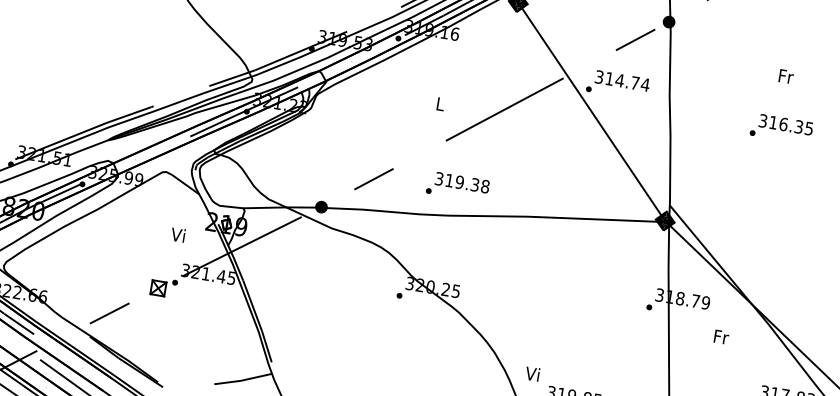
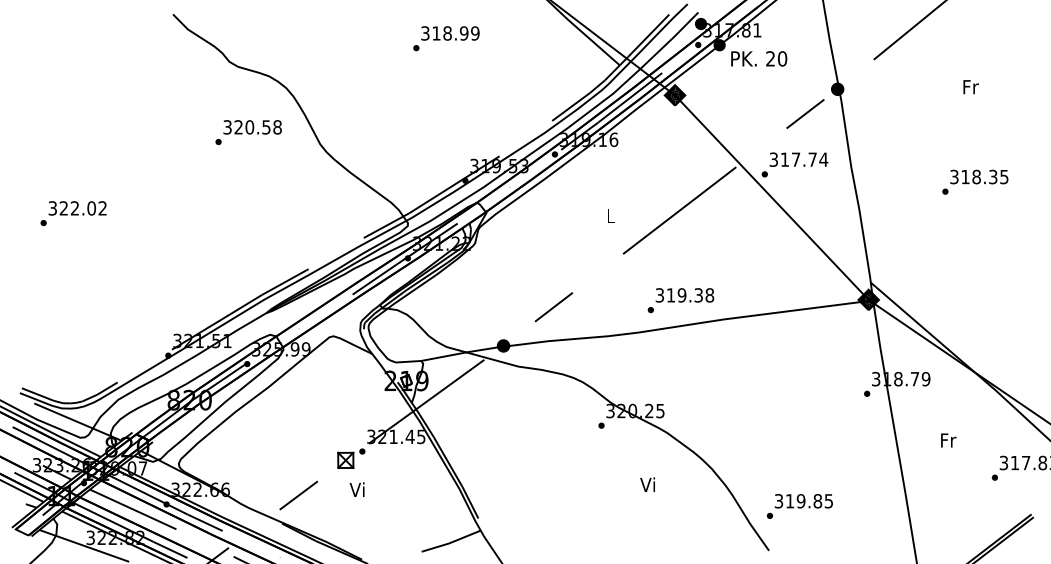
text: (785, 76) -> (970, 87), moved
text: (619, 80) -> (795, 159), 314.74 -> 317.74
text: (783, 123) -> (976, 176), 316.35 -> 318.35
text: (457, 186) -> (680, 300), moved
text: (177, 234) -> (356, 489), moved
text: (721, 337) -> (948, 440), moved
text: (532, 373) -> (647, 484), moved

